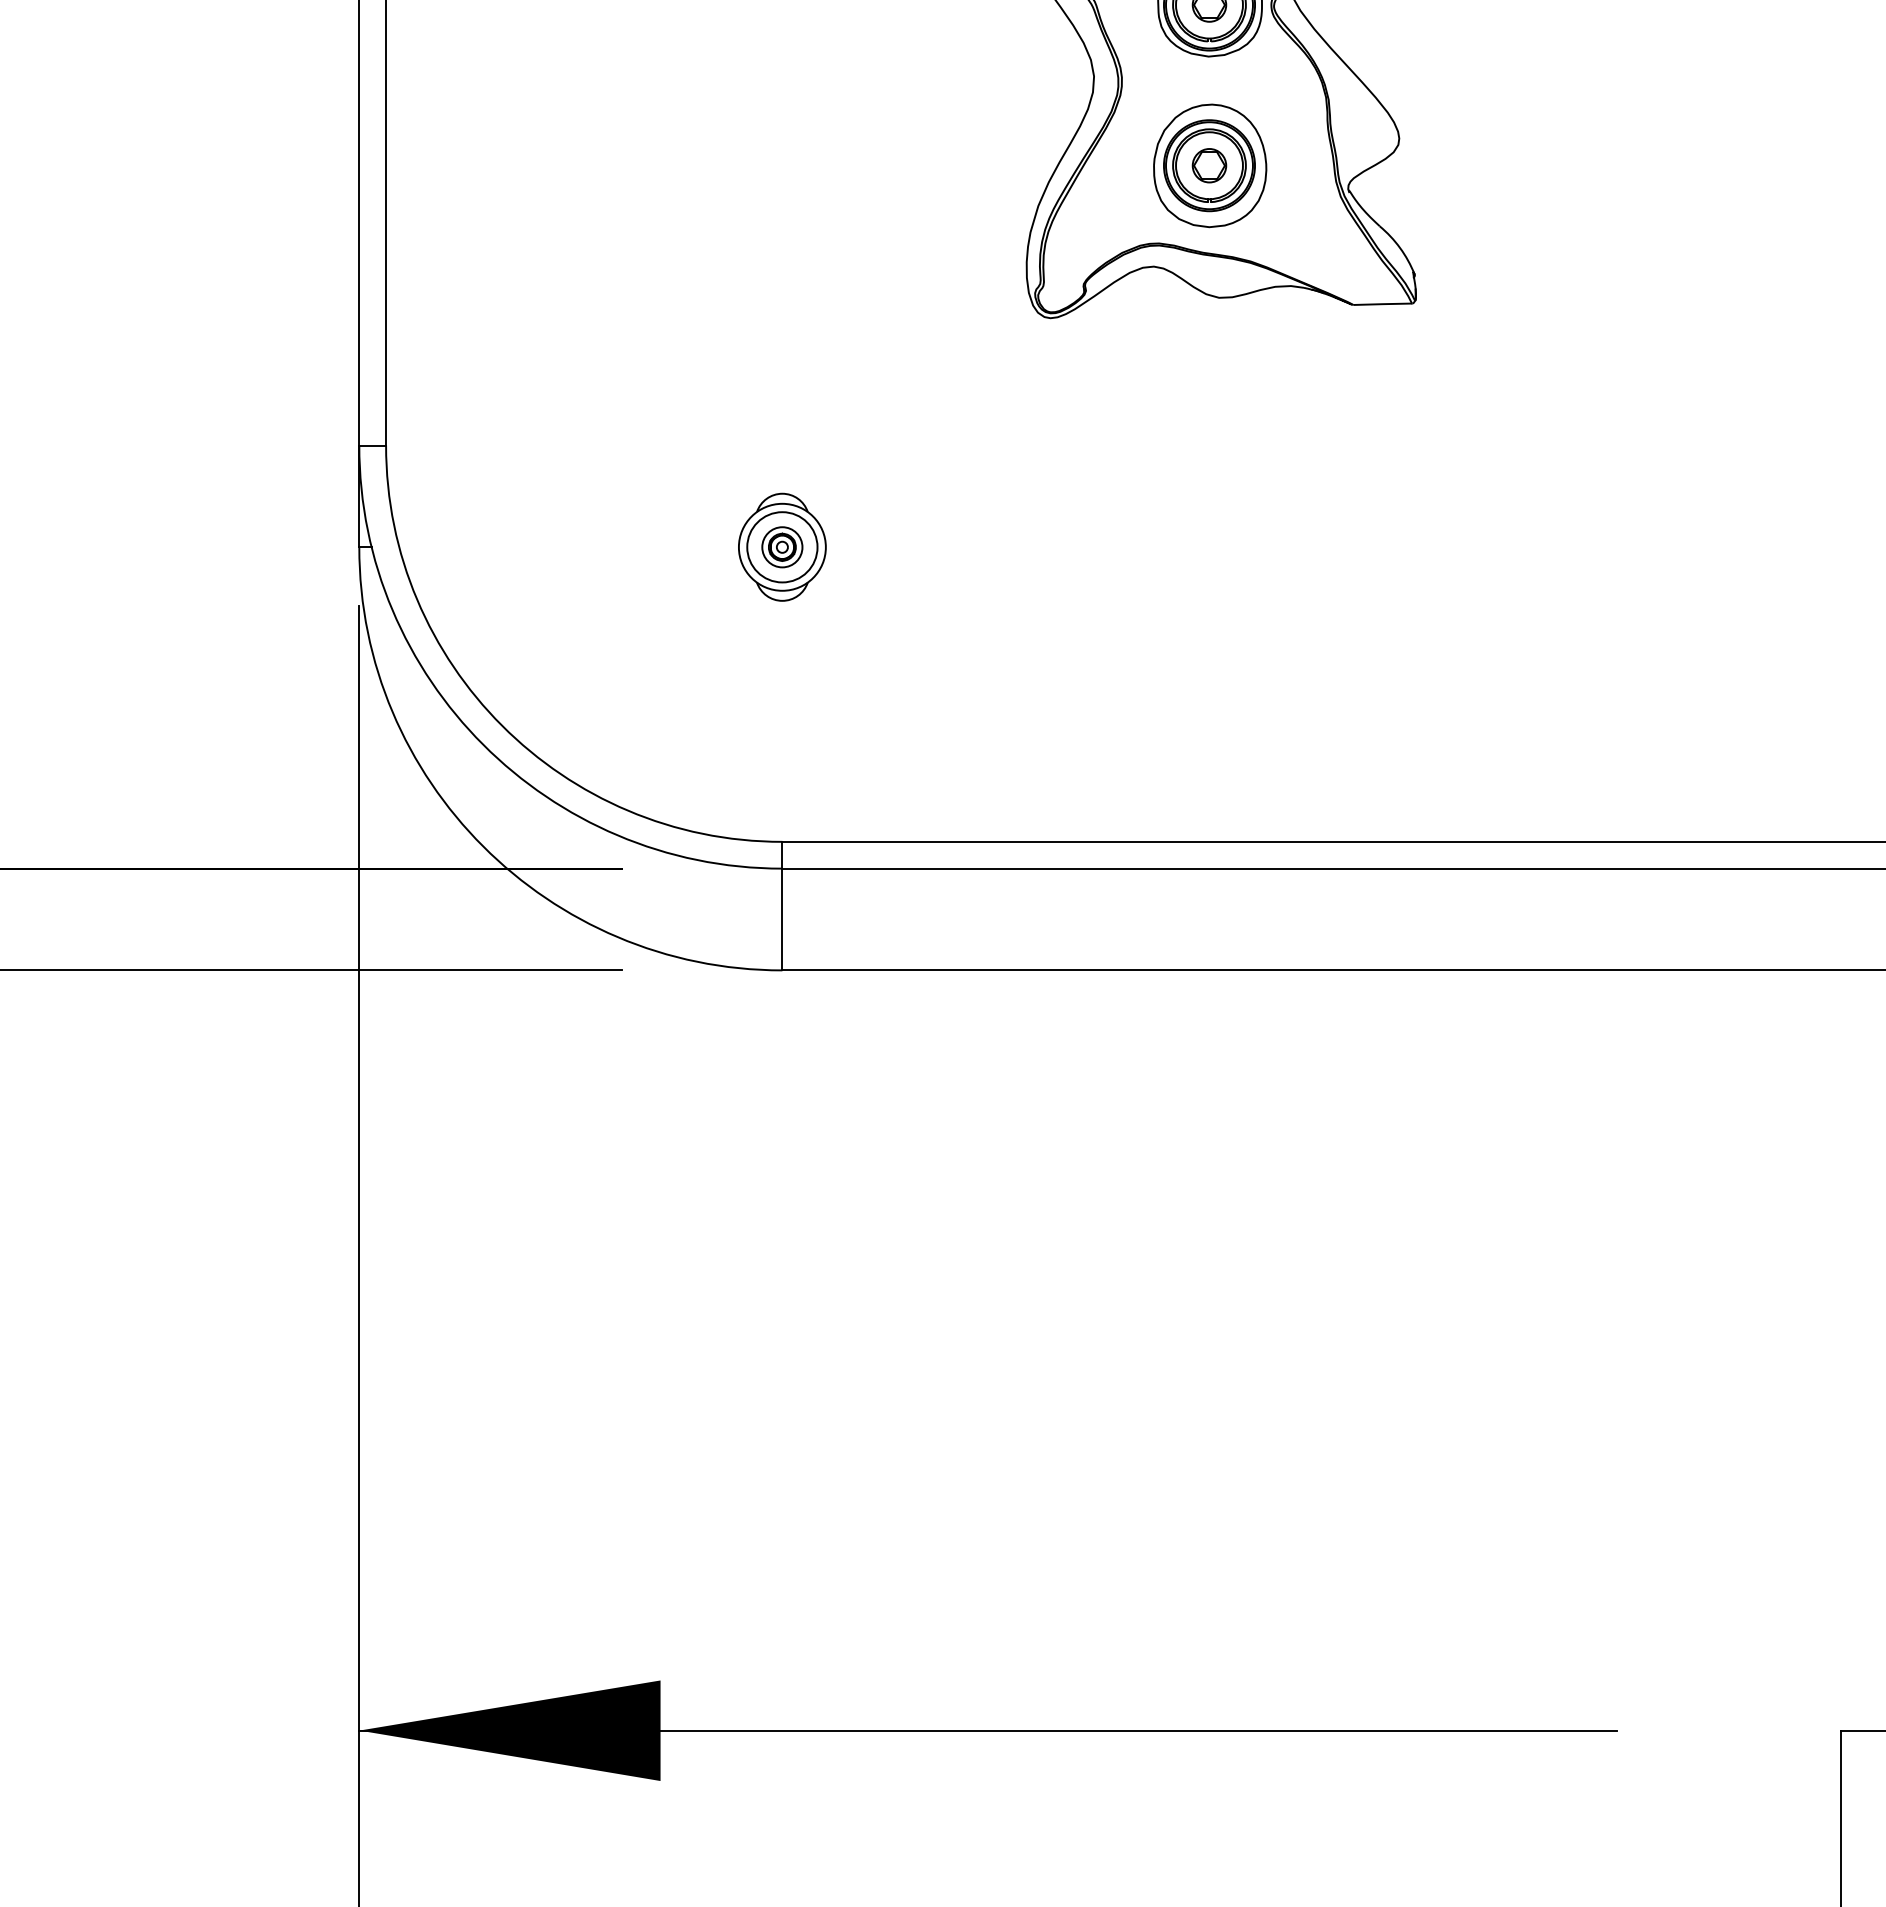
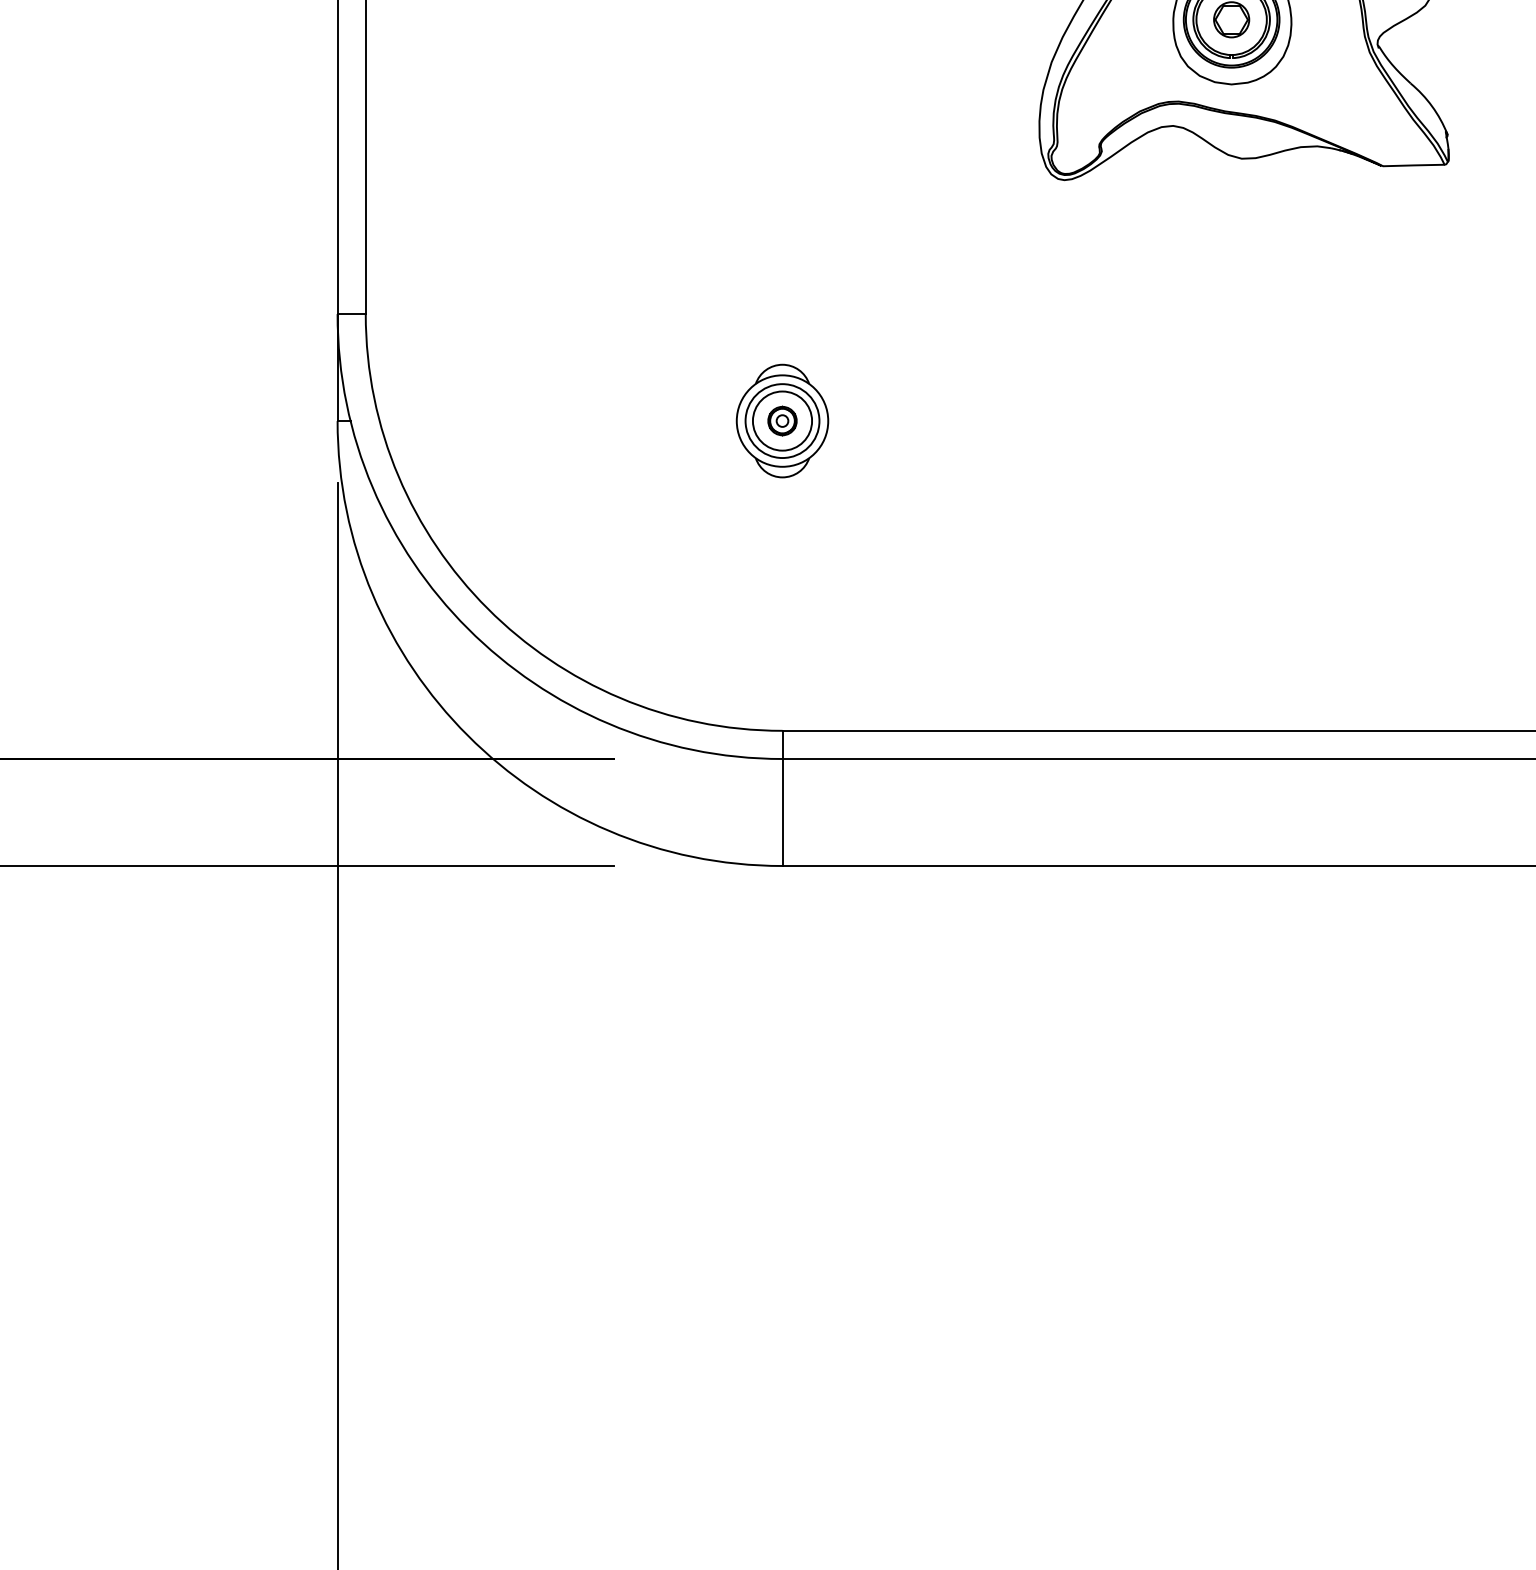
circle: (782, 547) -> (782, 421), size x1.4

